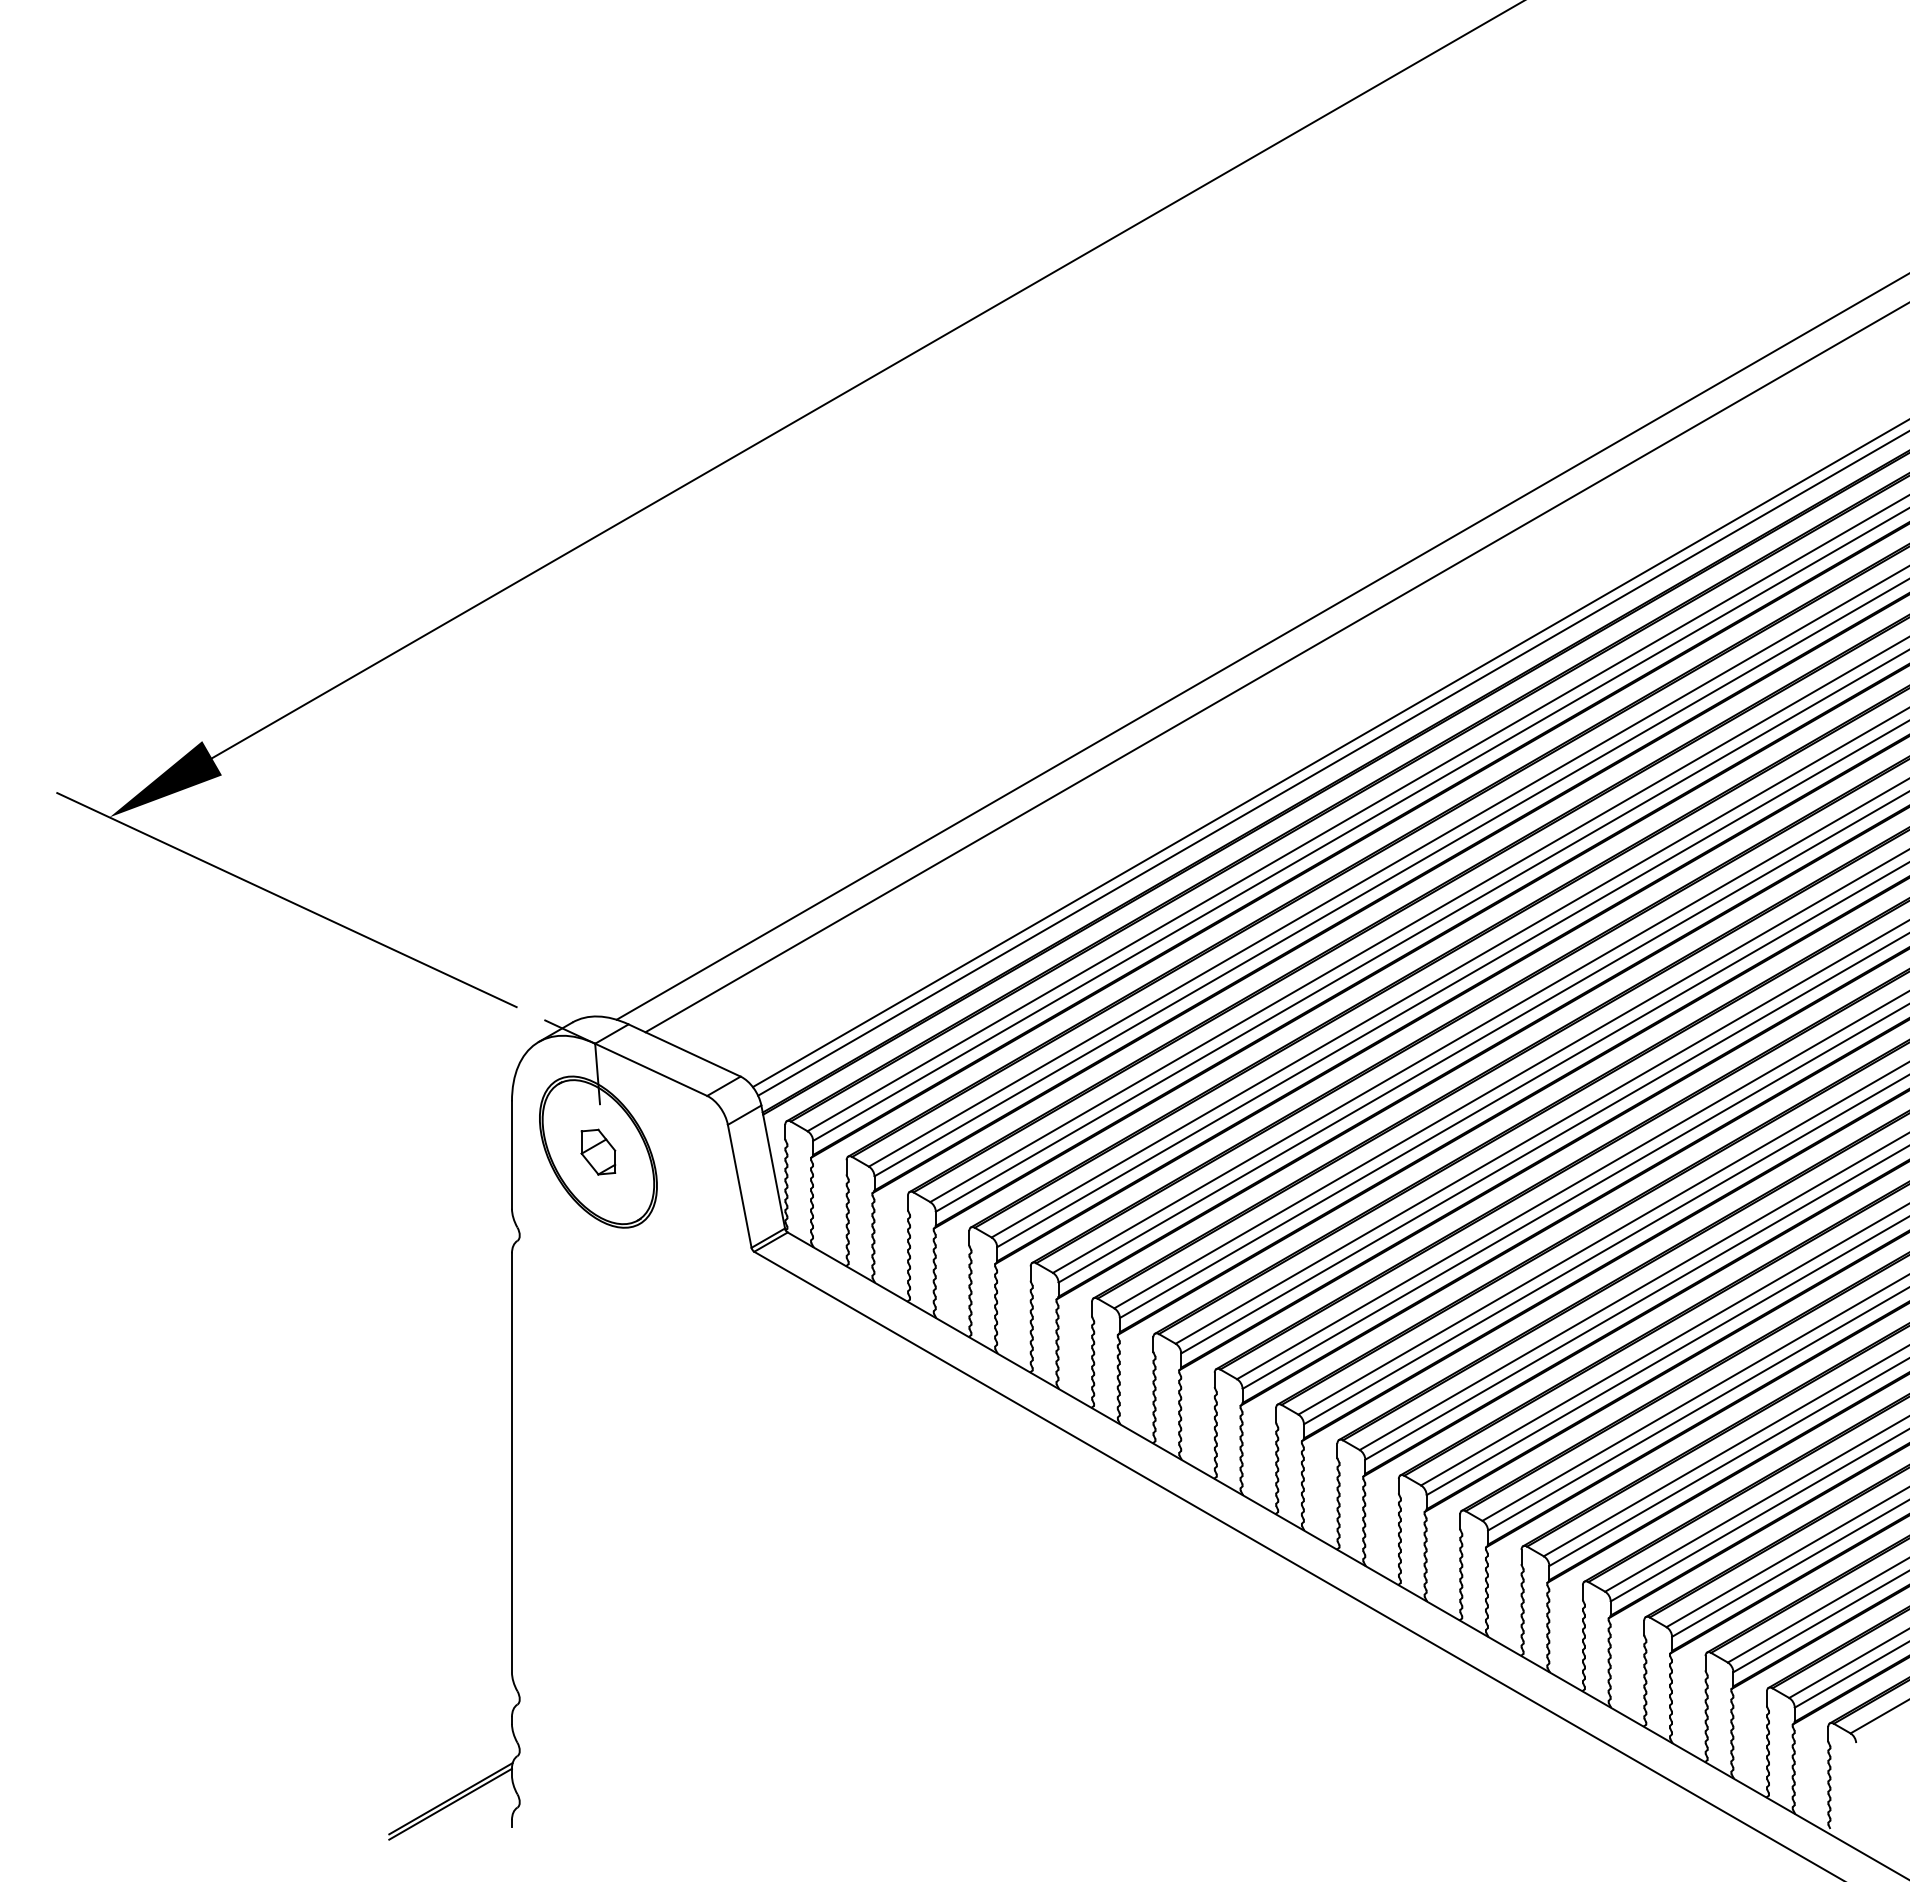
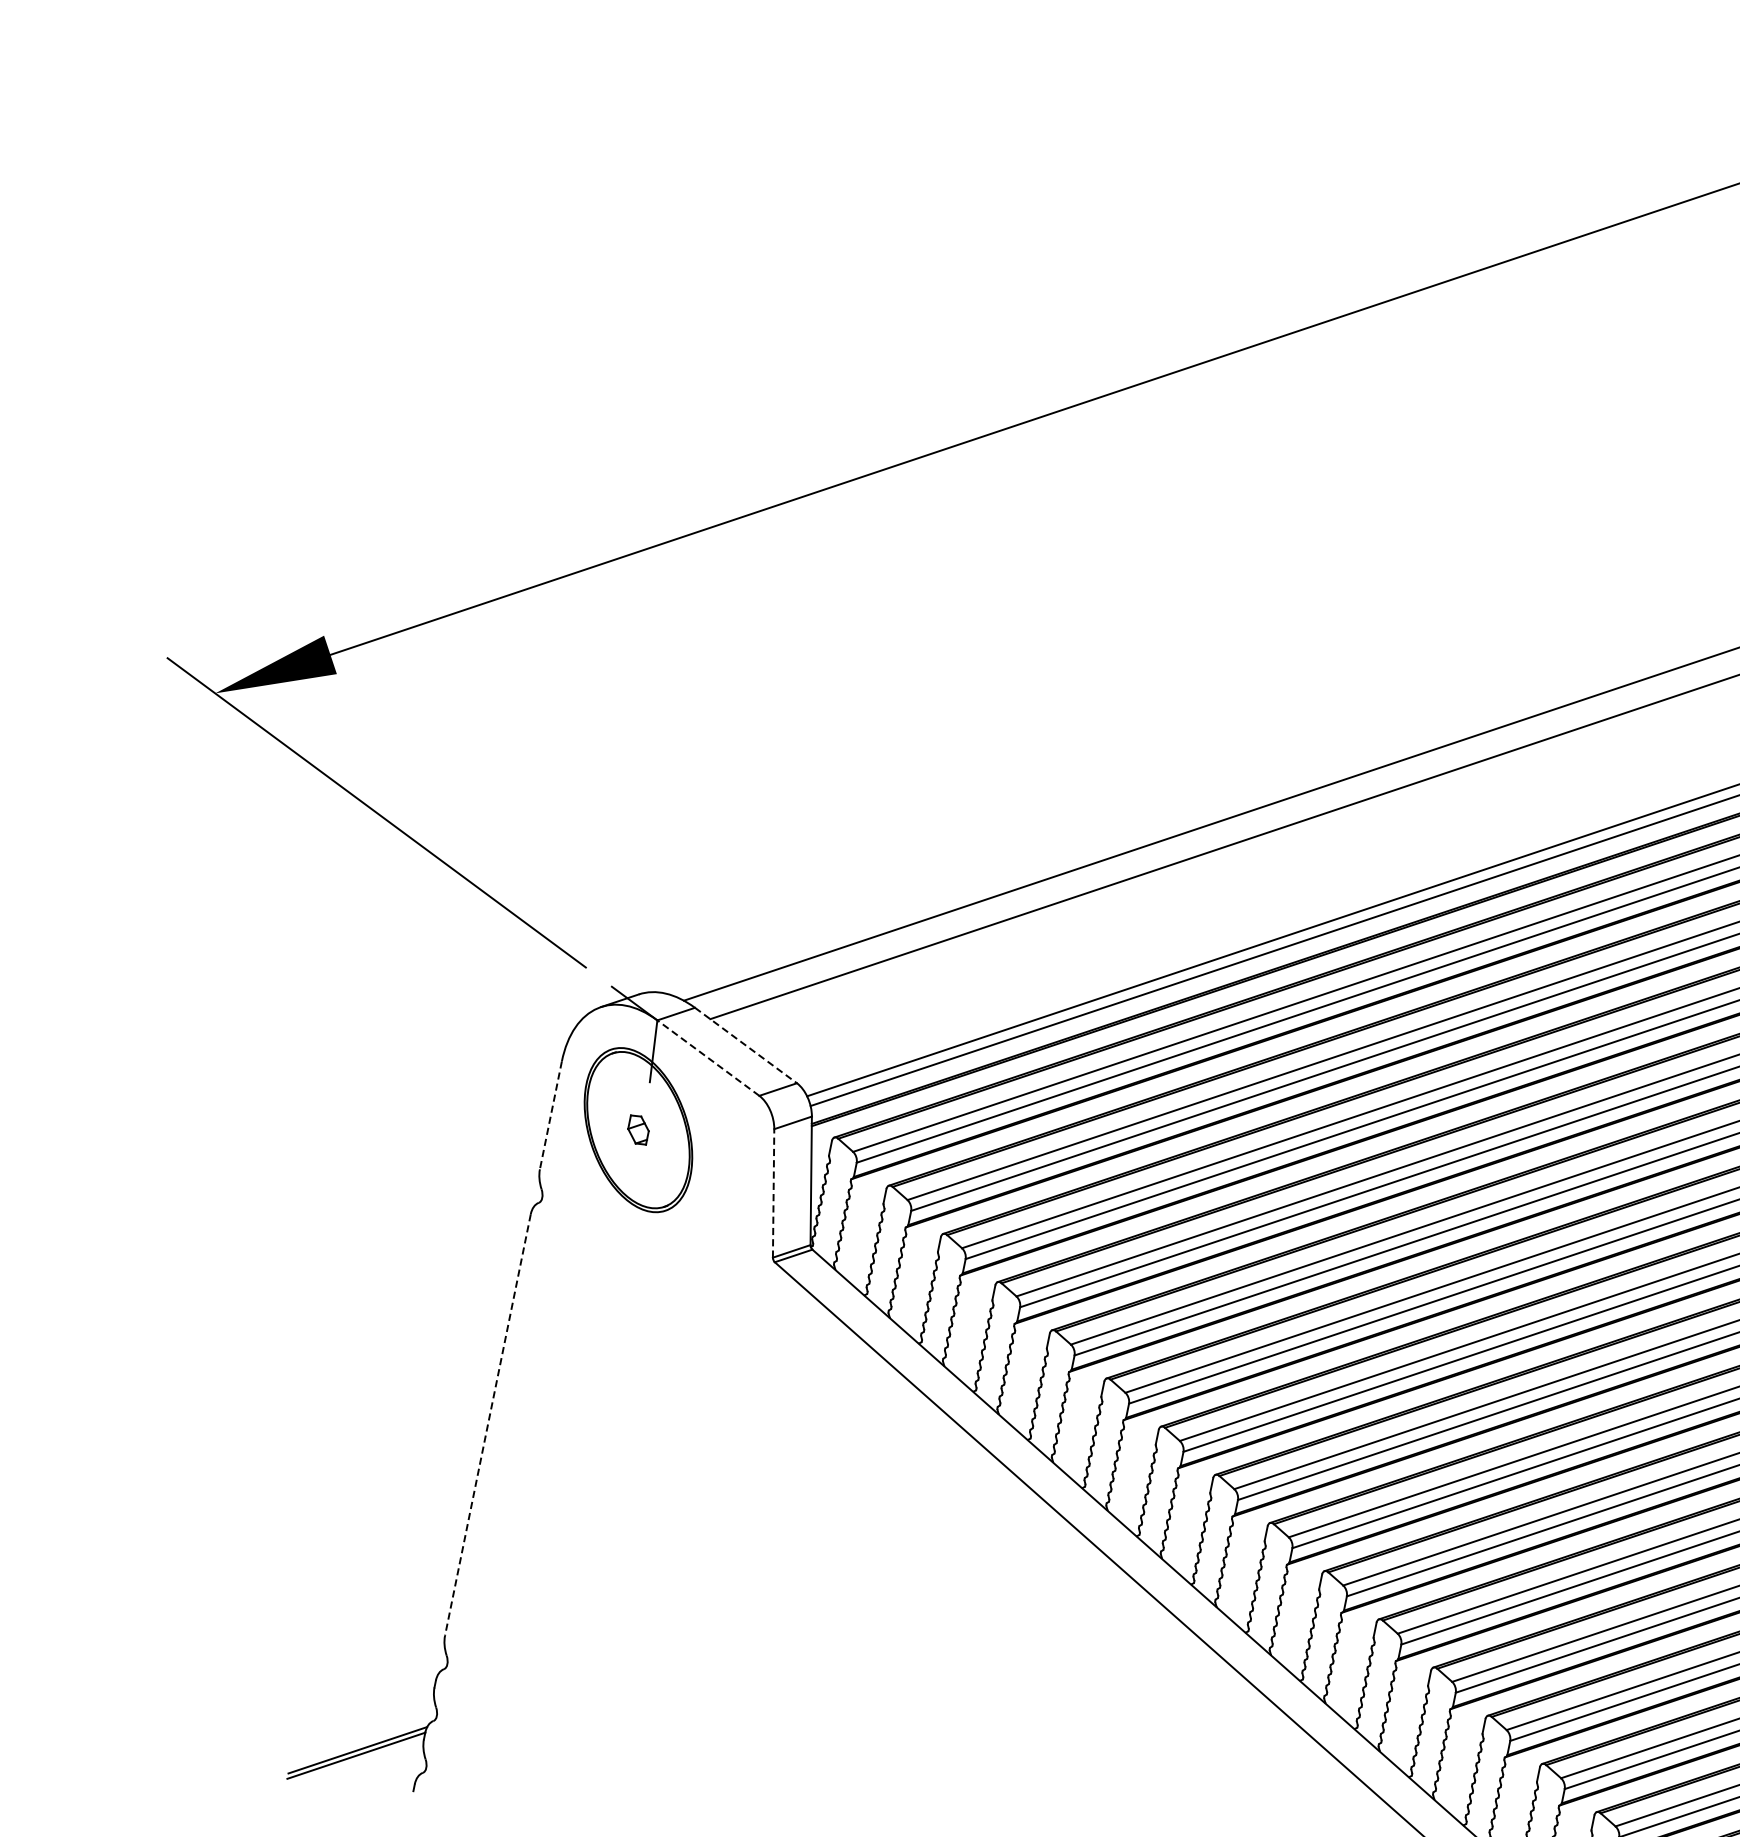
line: (684, 1050) -> (745, 1045), solid -> dashed
line: (651, 1069) -> (708, 1057), solid -> dashed
part: (598, 1151) -> (638, 1129), size x0.6
line: (511, 1155) -> (550, 1115), solid -> dashed
line: (739, 1186) -> (773, 1193), solid -> dashed
line: (511, 1462) -> (487, 1424), solid -> dashed

